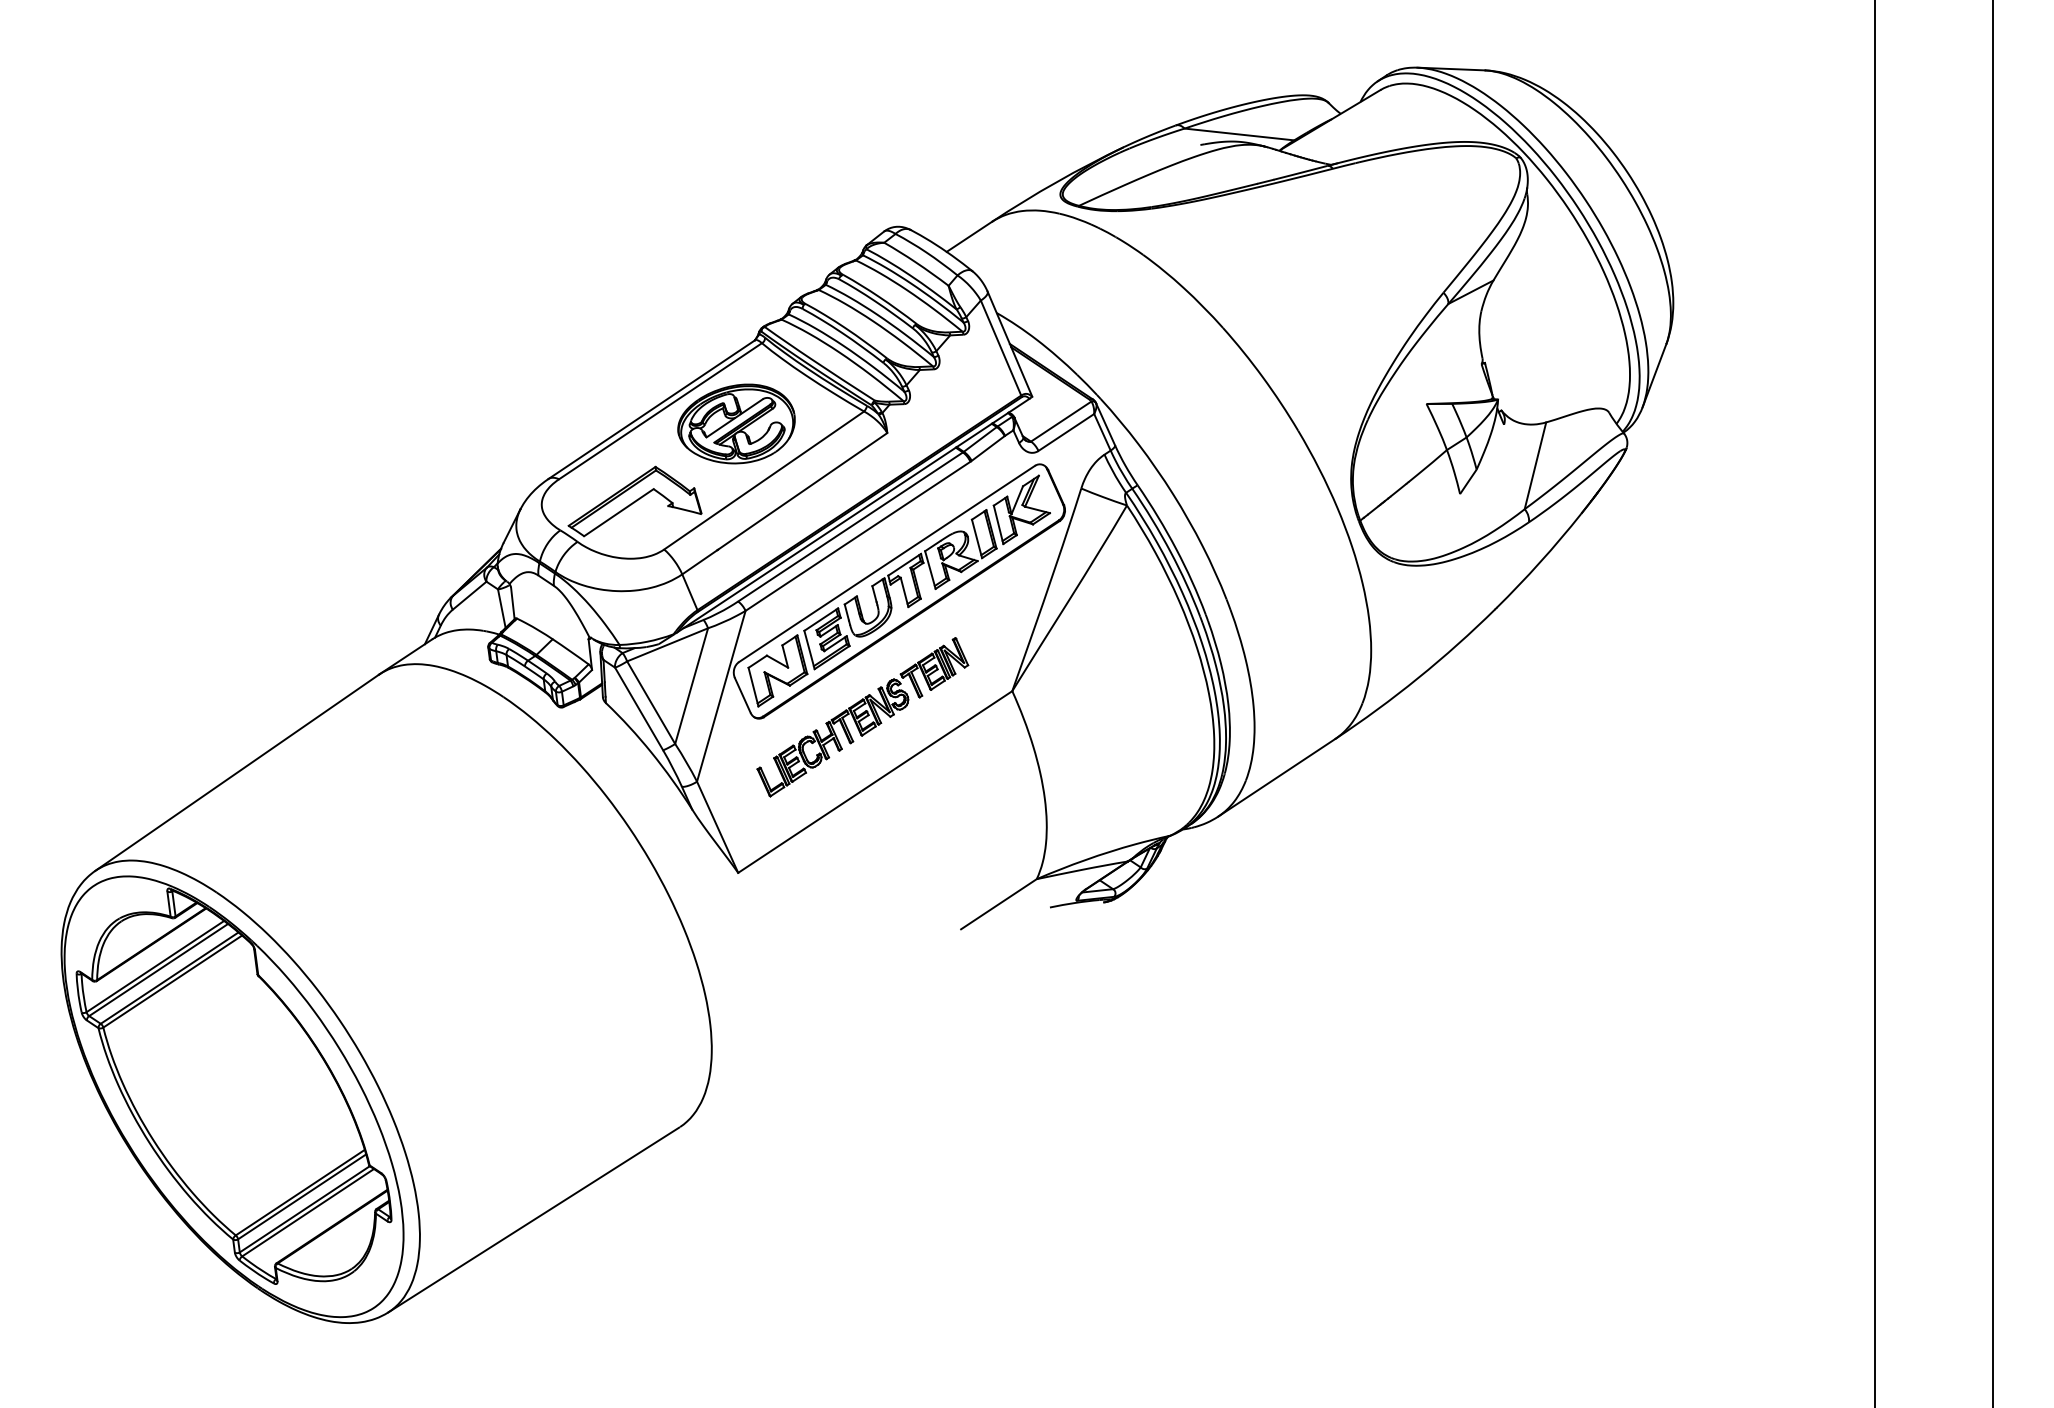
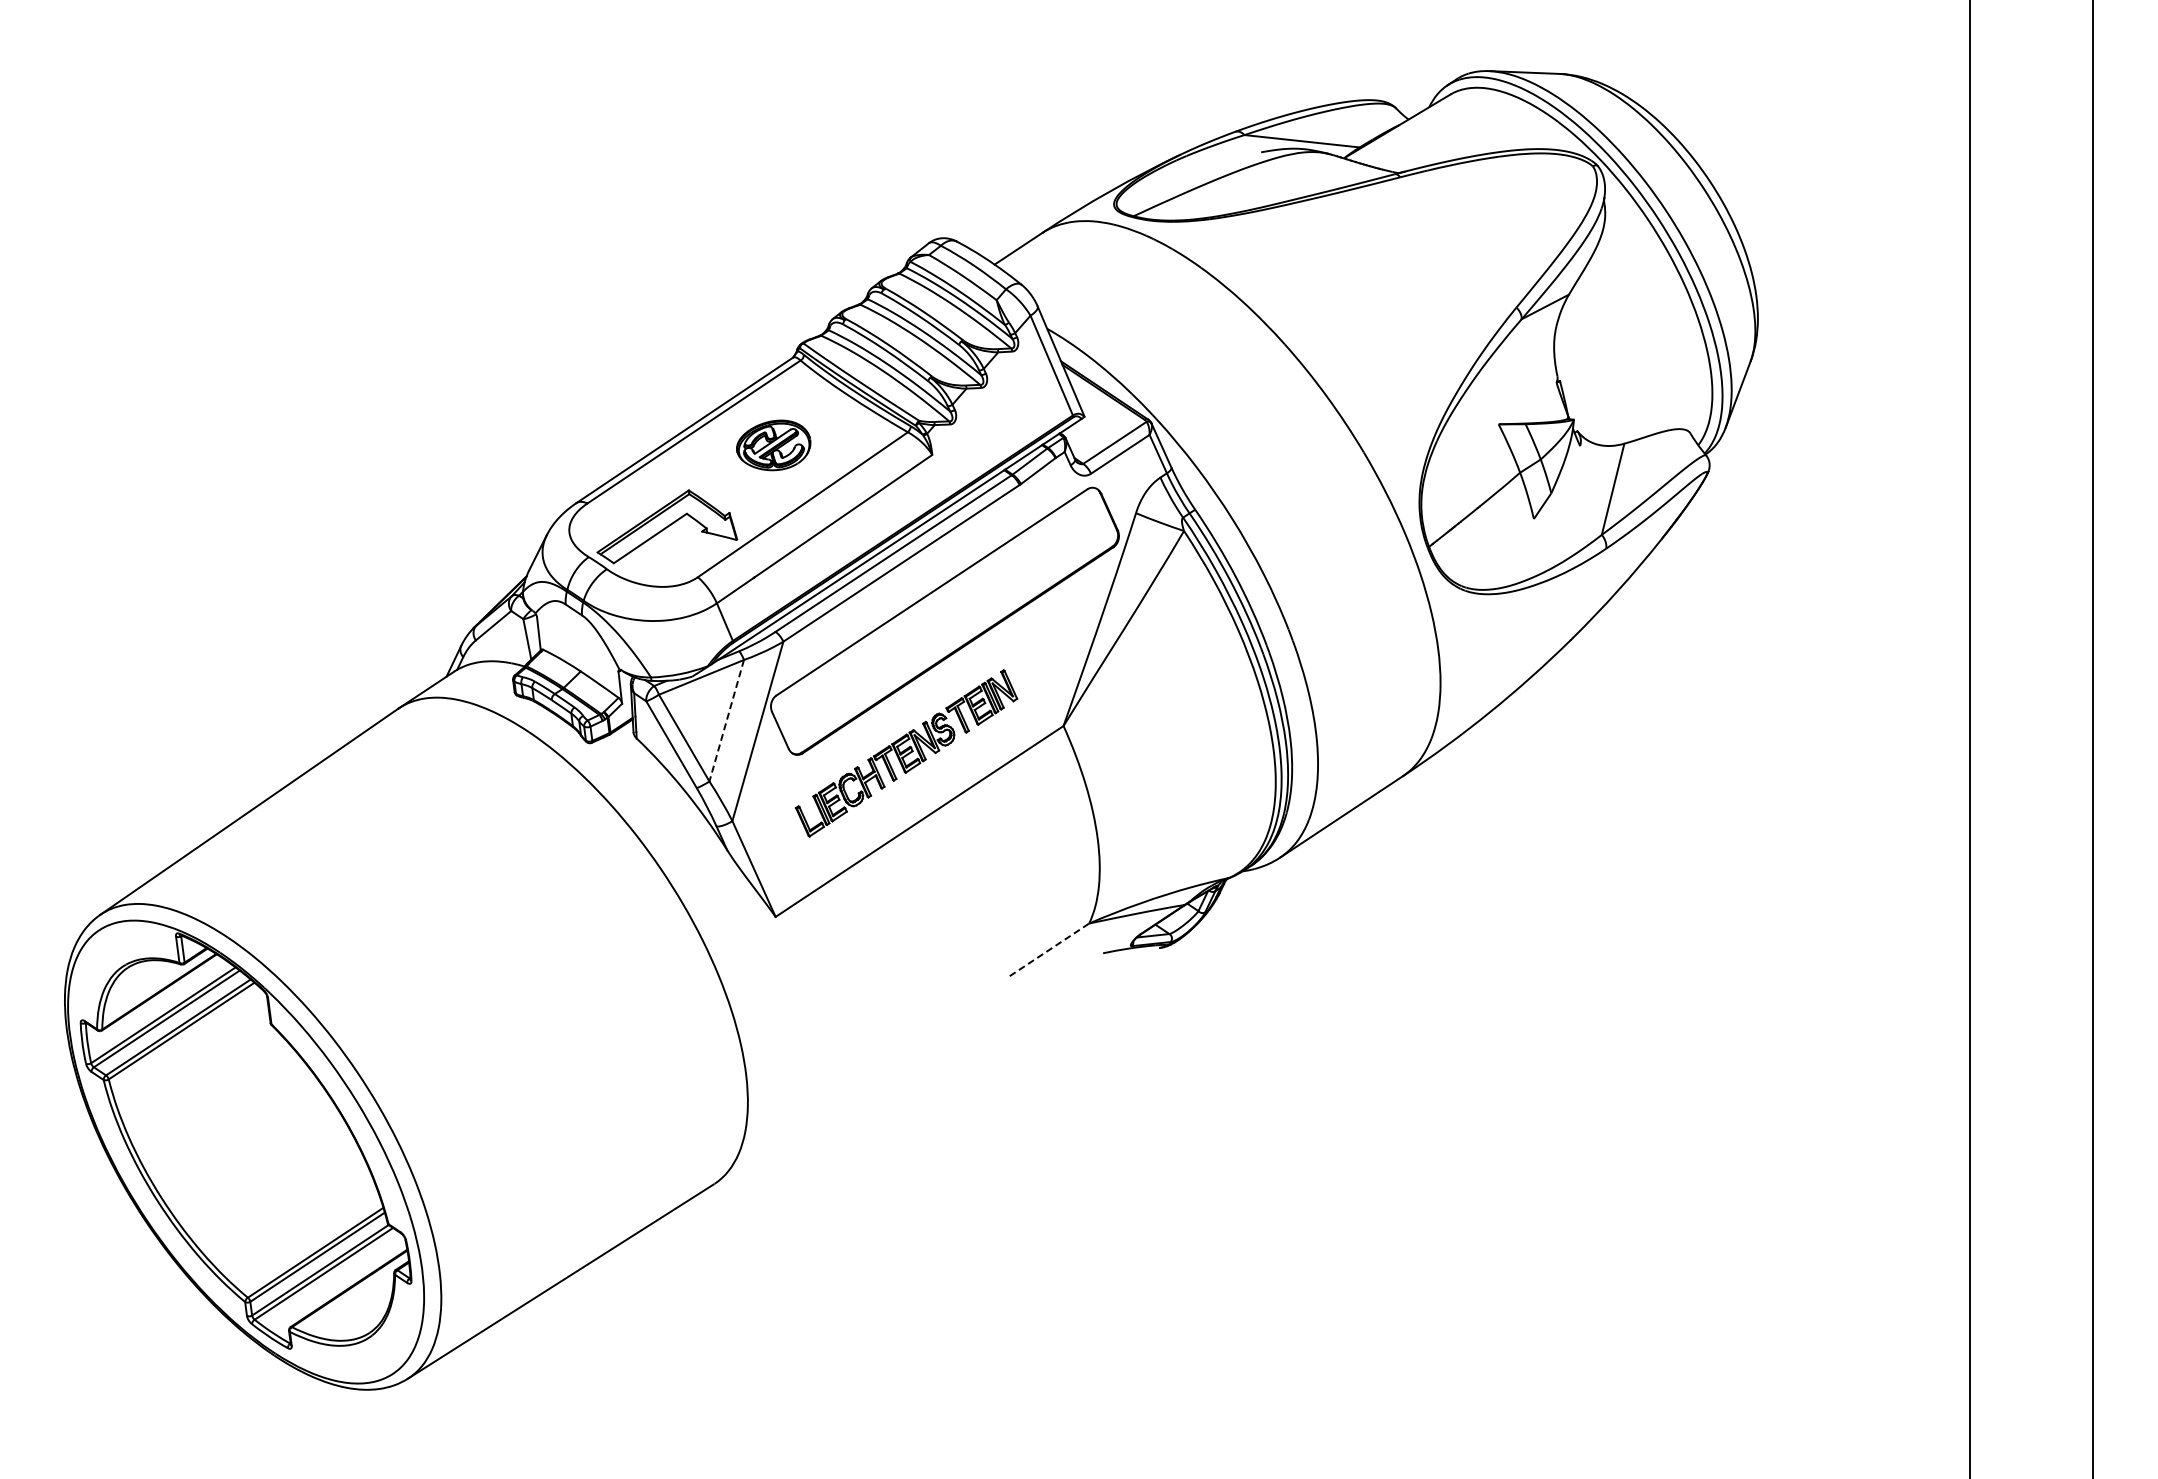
part: (736, 424) -> (773, 445), size x0.6
part: (898, 590) -> (944, 620), removed
line: (691, 686) -> (726, 721), solid -> dashed
line: (998, 903) -> (1049, 949), solid -> dashed

